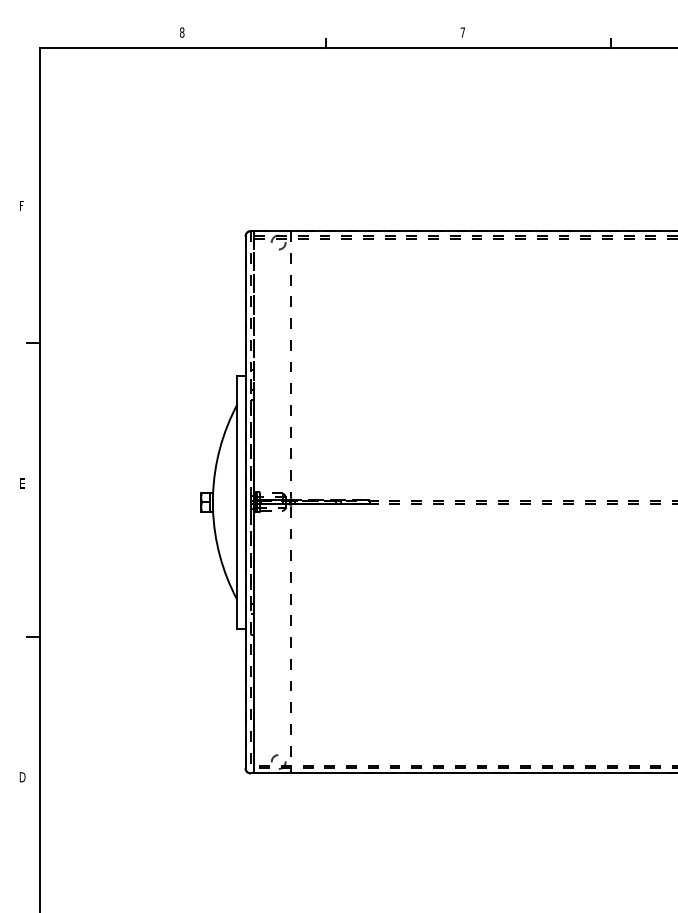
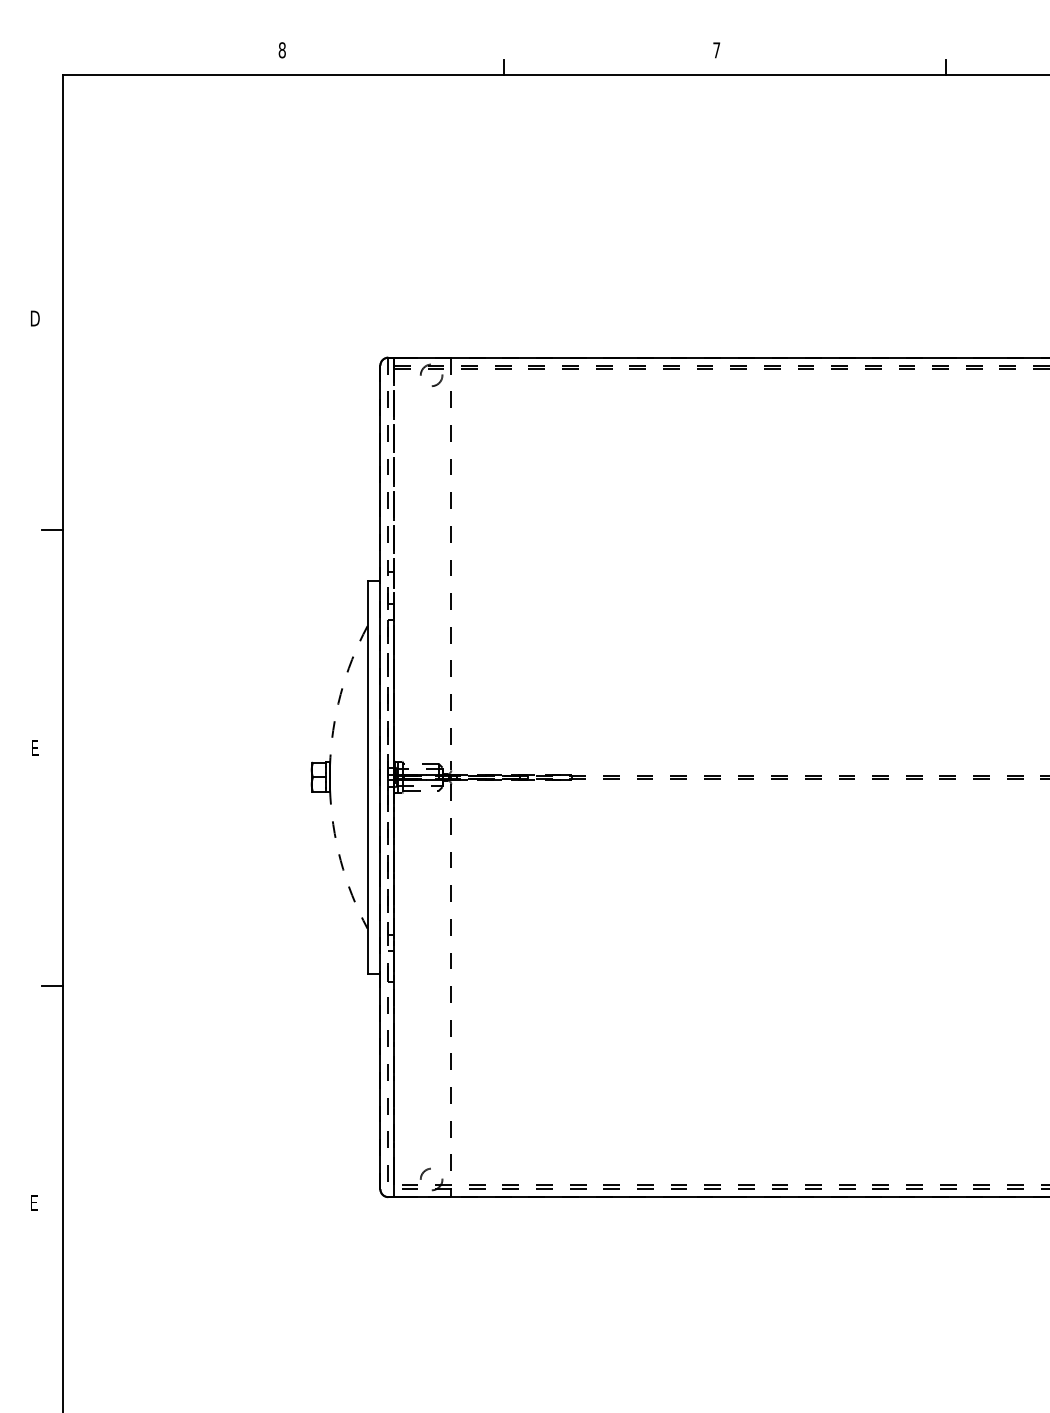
text: (22, 205) -> (35, 317), F -> D
arc: (219, 448) -> (340, 694), solid -> dashed
arc: (219, 555) -> (340, 859), solid -> dashed
text: (22, 777) -> (35, 1203), D -> E

